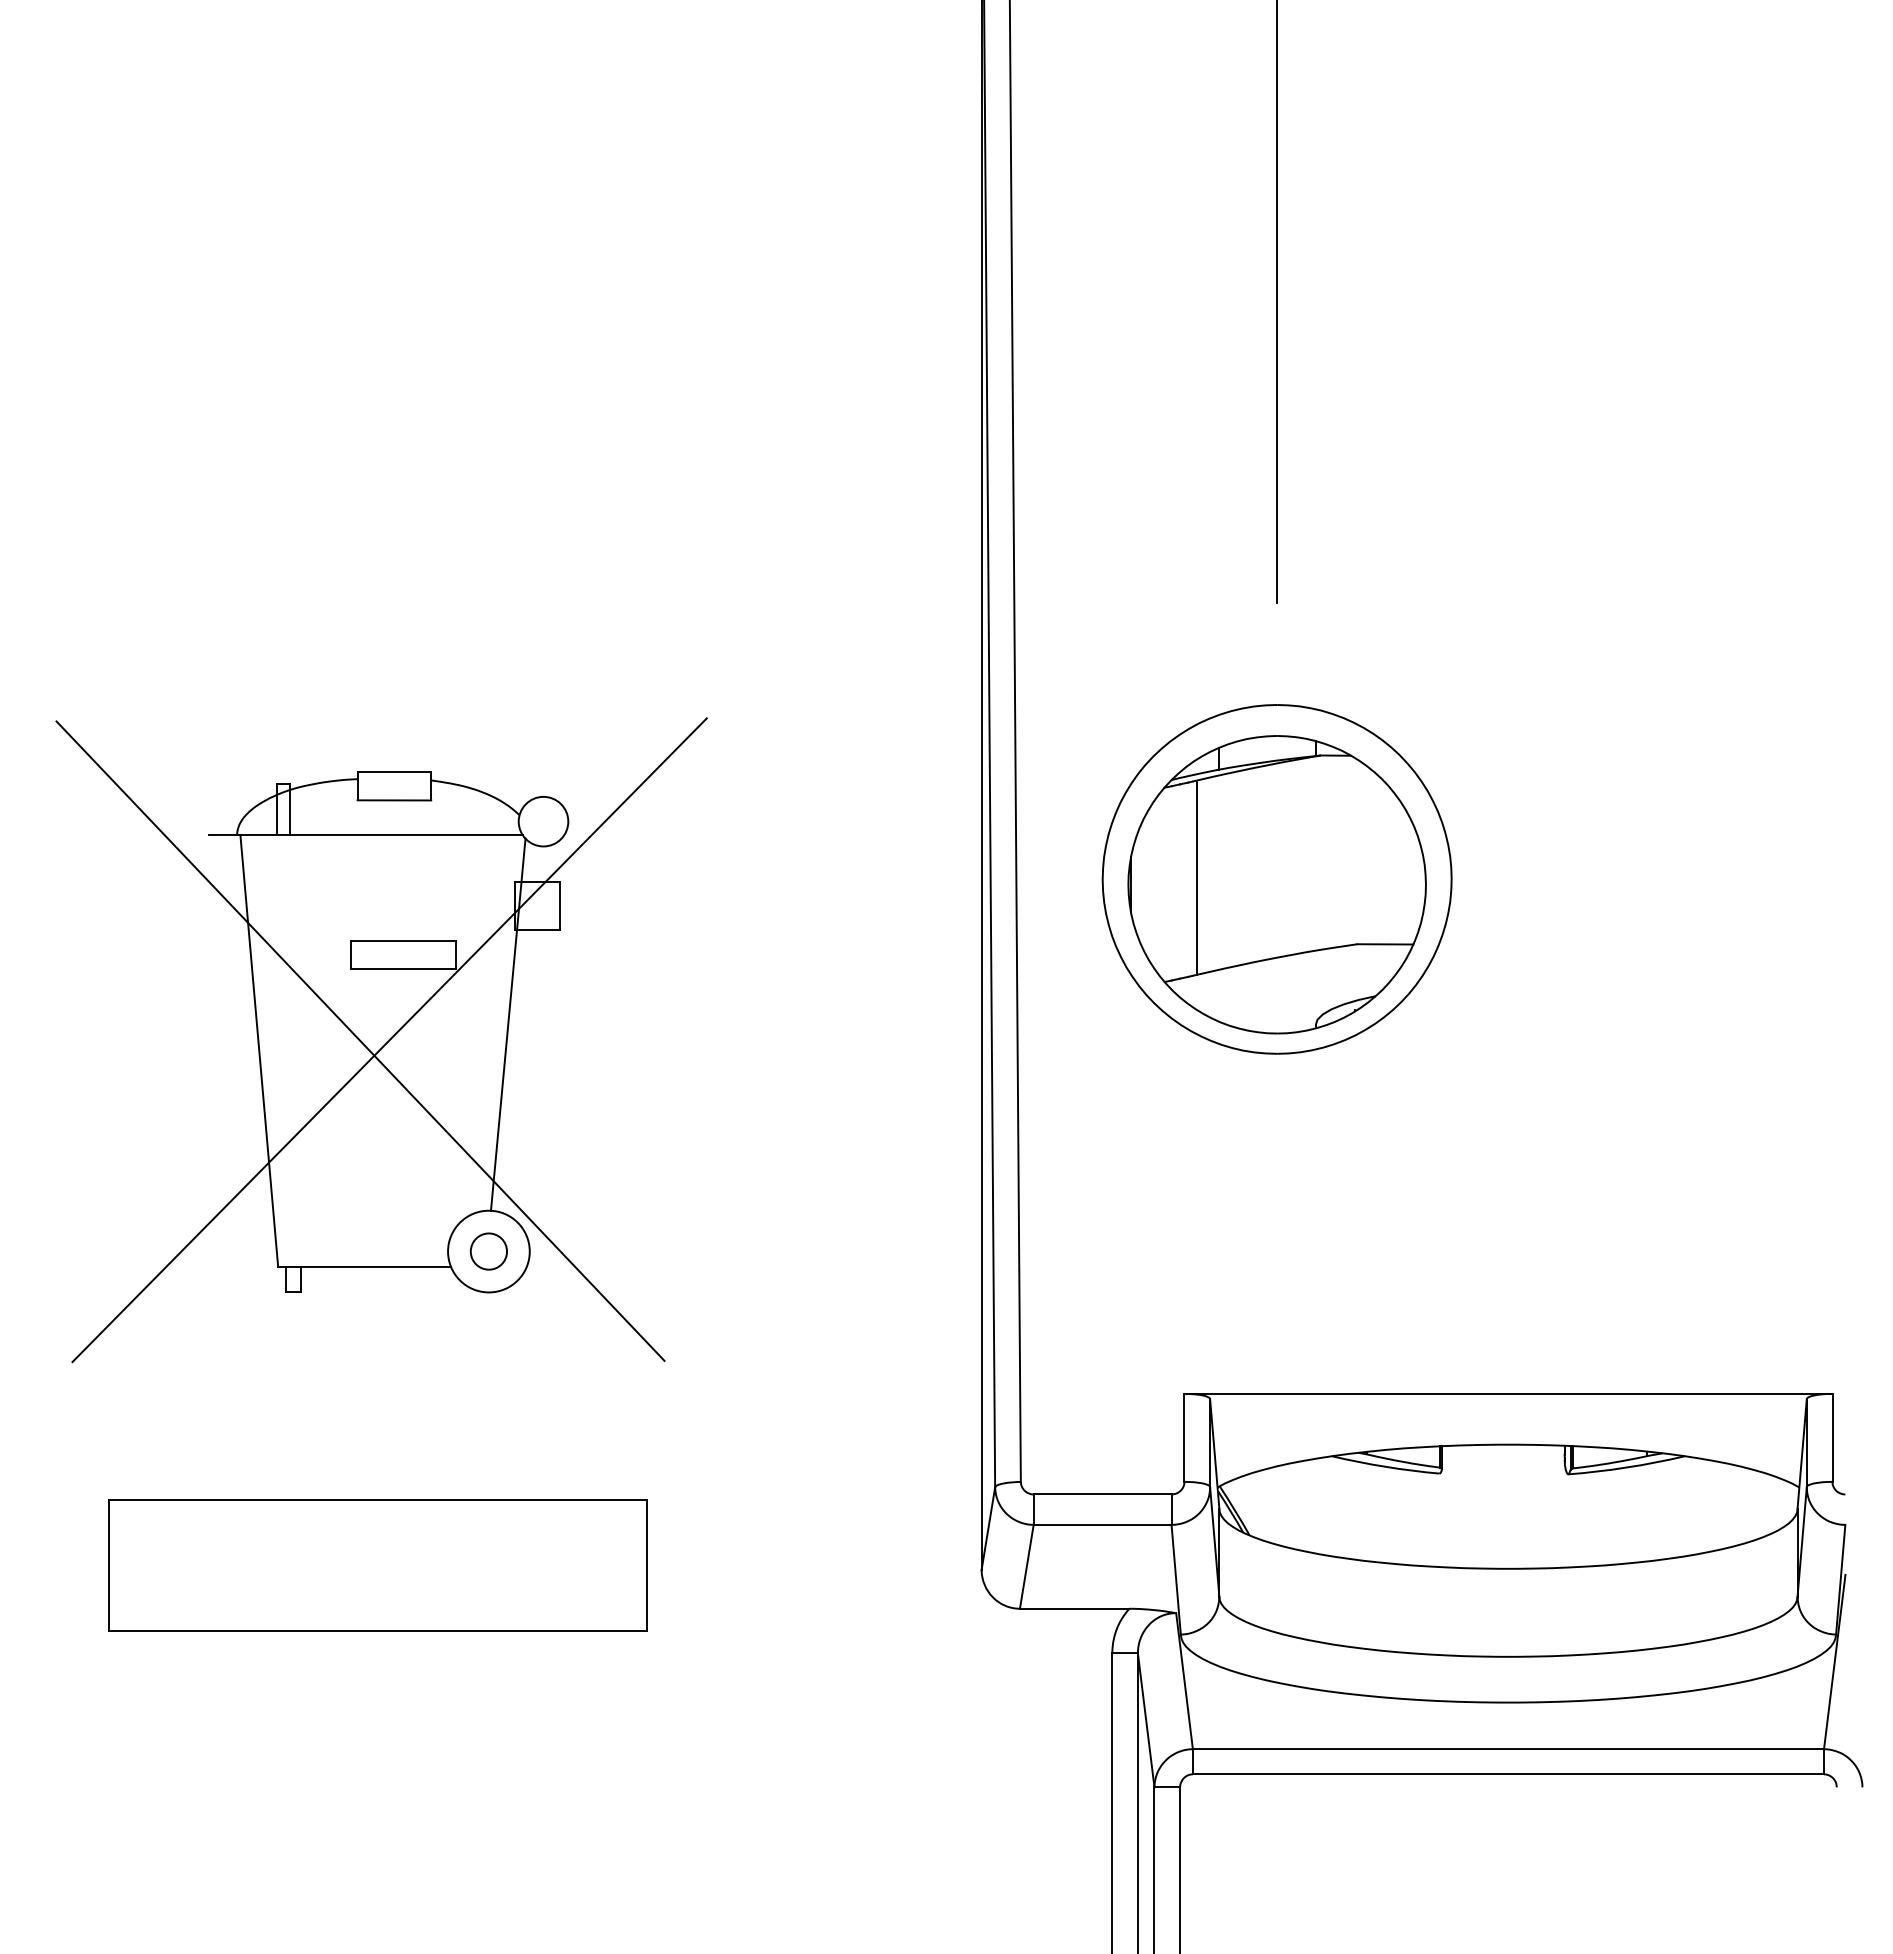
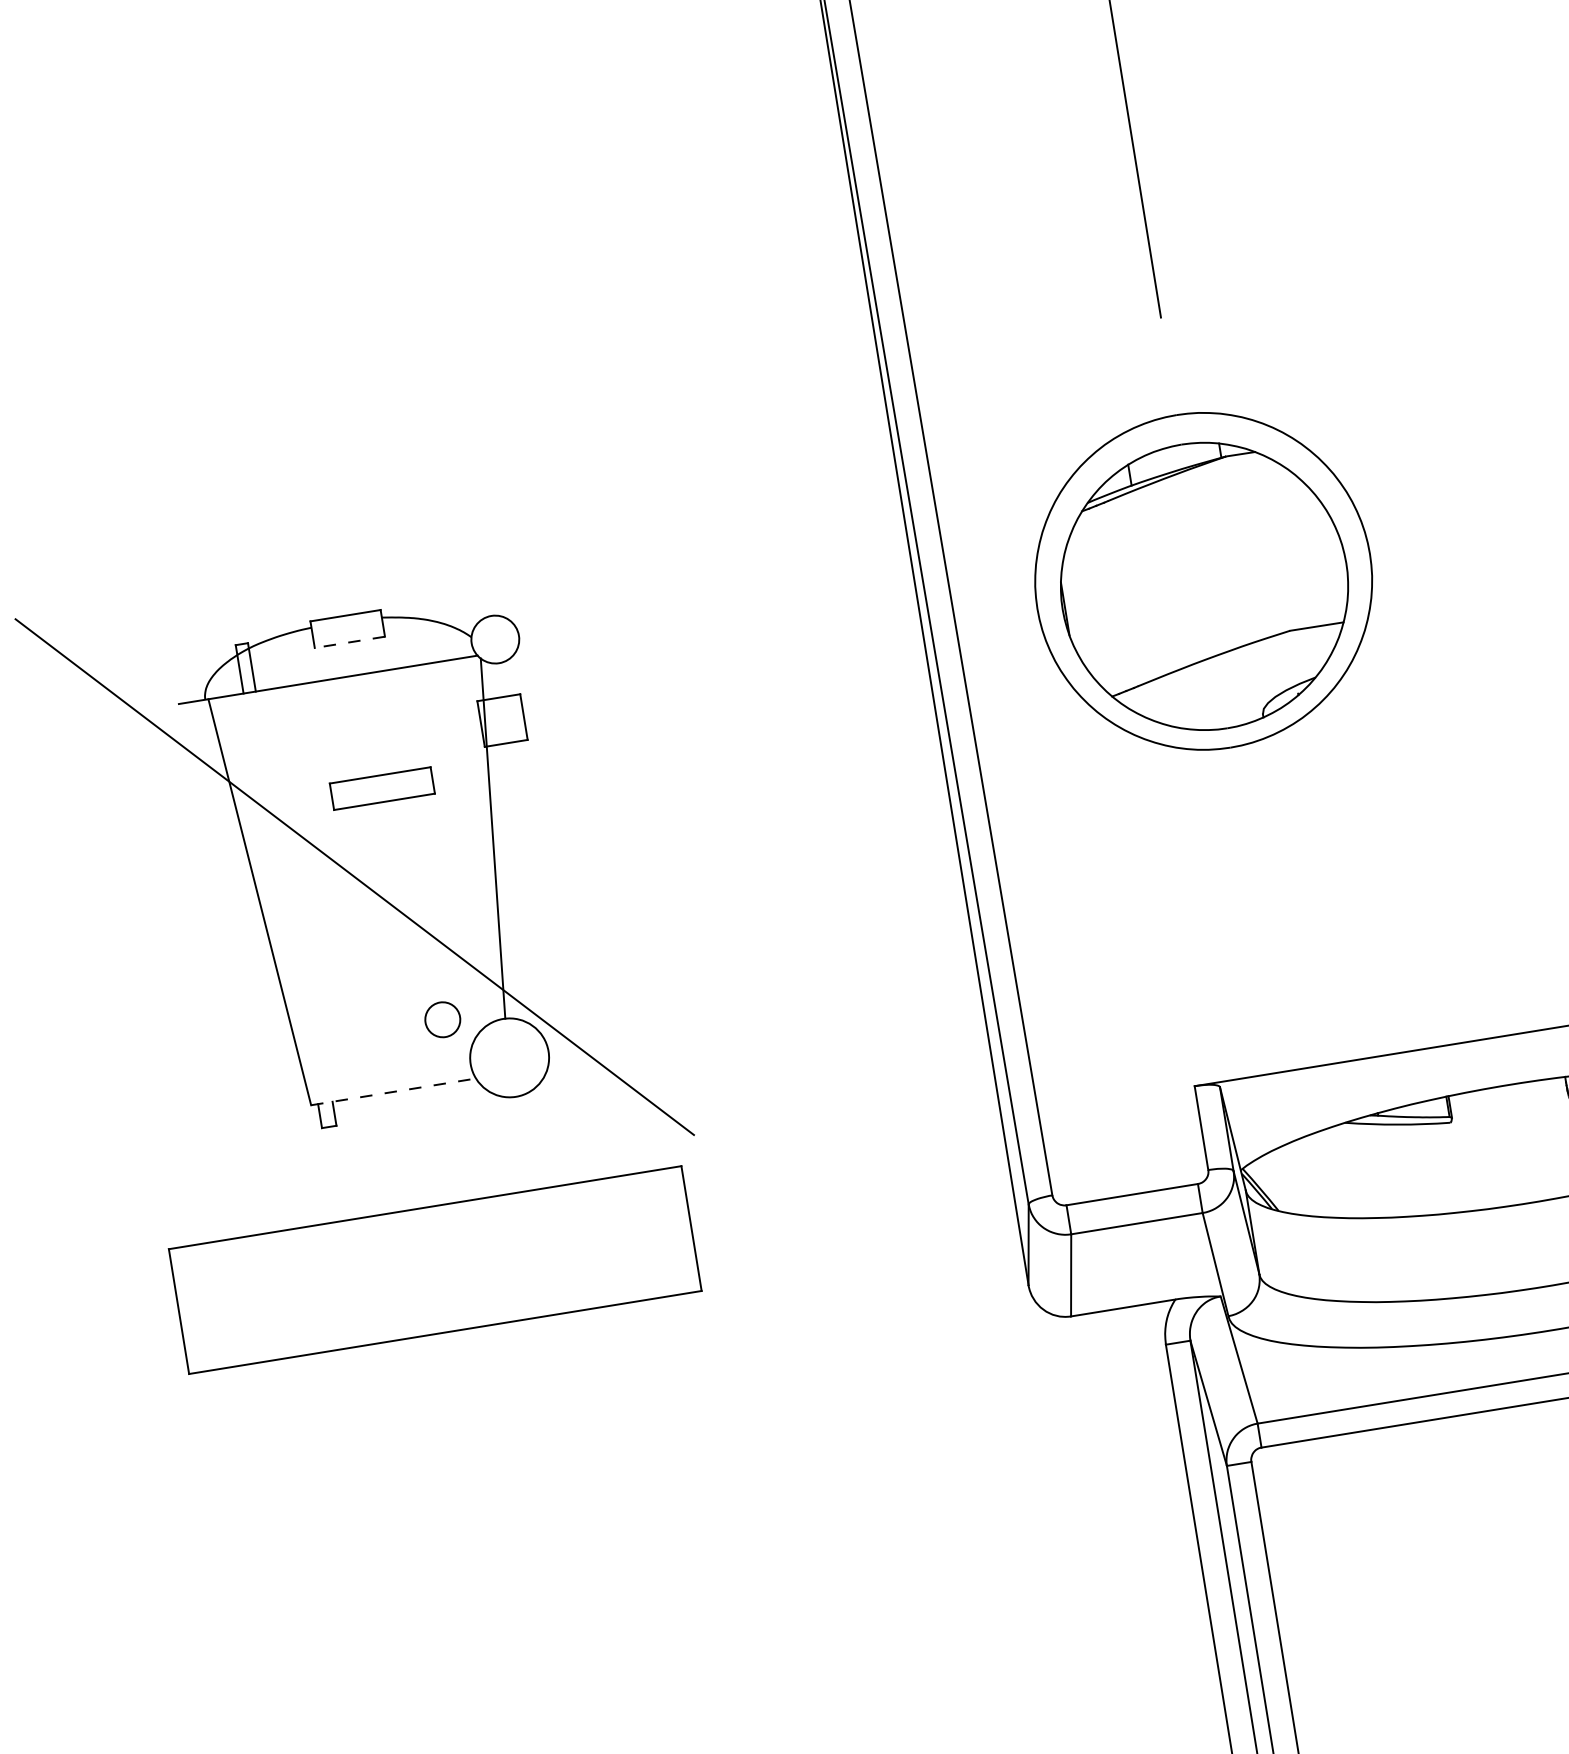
line: (394, 800) -> (349, 642), solid -> dashed
line: (1196, 877) -> (1126, 591), removed
line: (389, 1040) -> (382, 872), removed
circle: (488, 1251) -> (442, 1019), moved
line: (365, 1267) -> (394, 1092), solid -> dashed
part: (377, 1565) -> (435, 1270), moved

